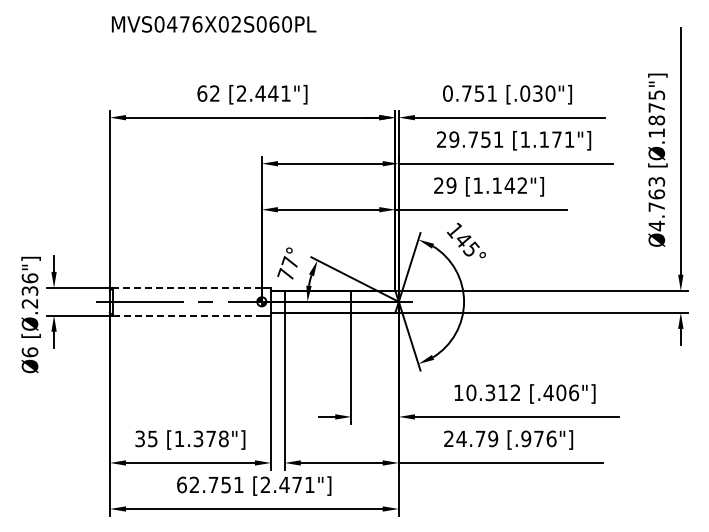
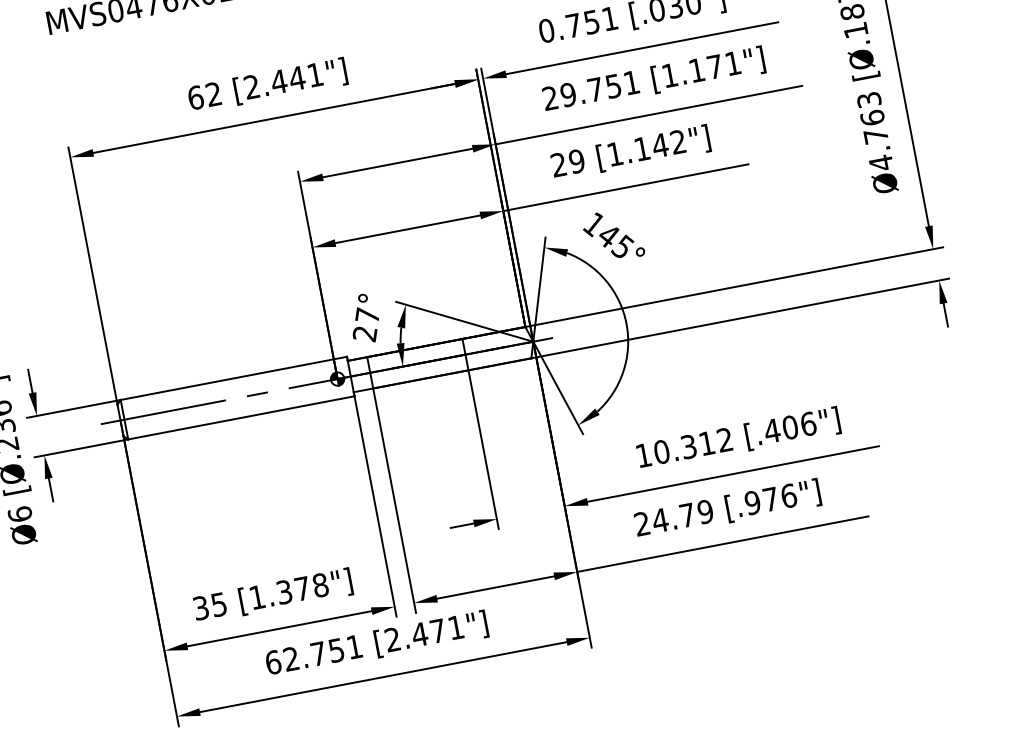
text: (286, 274) -> (365, 333), 77° -> 27°
line: (187, 288) -> (227, 380), dashed -> solid
line: (187, 315) -> (235, 418), dashed -> solid

